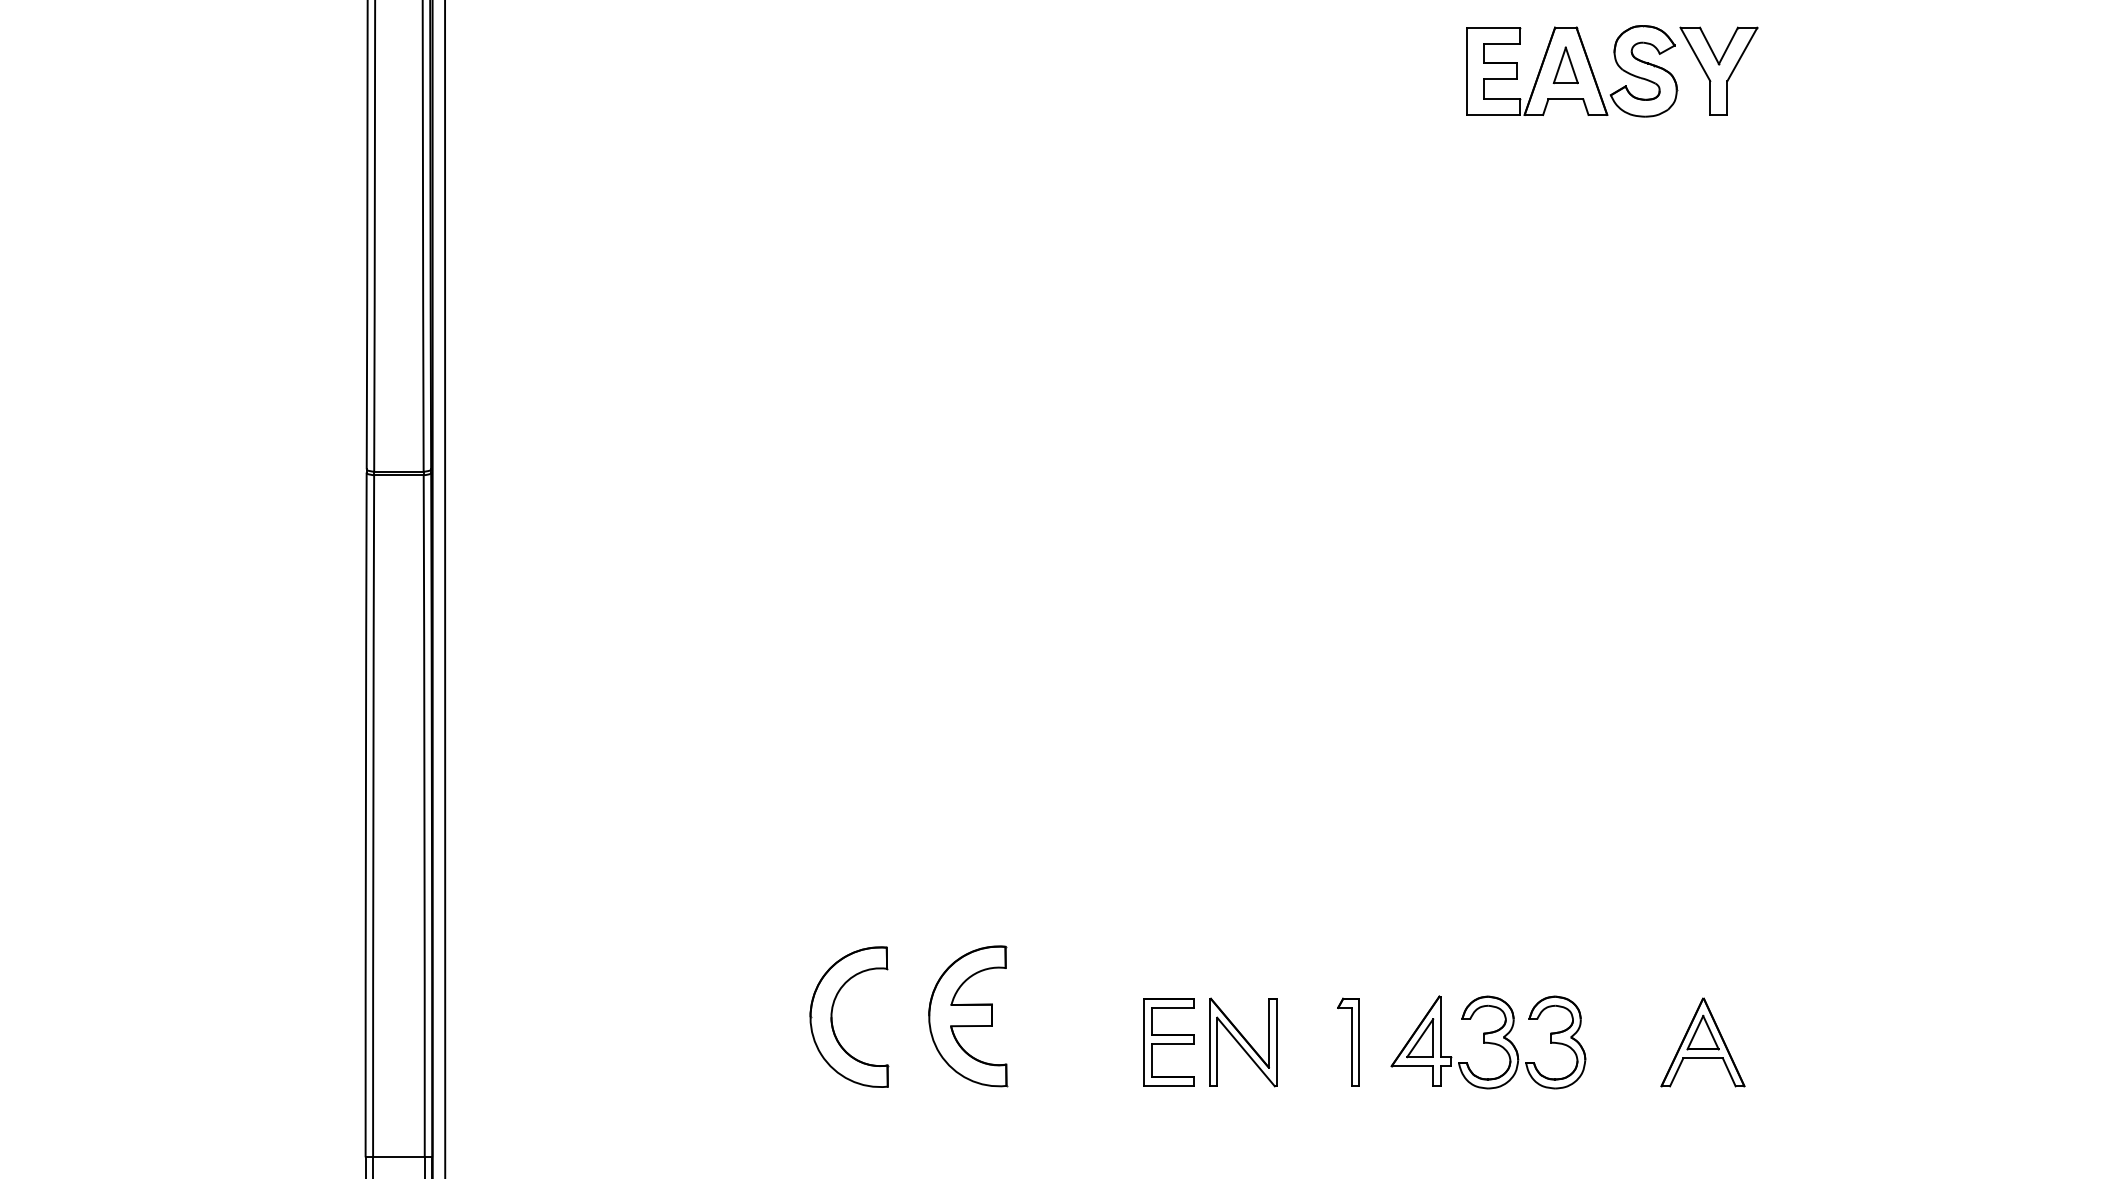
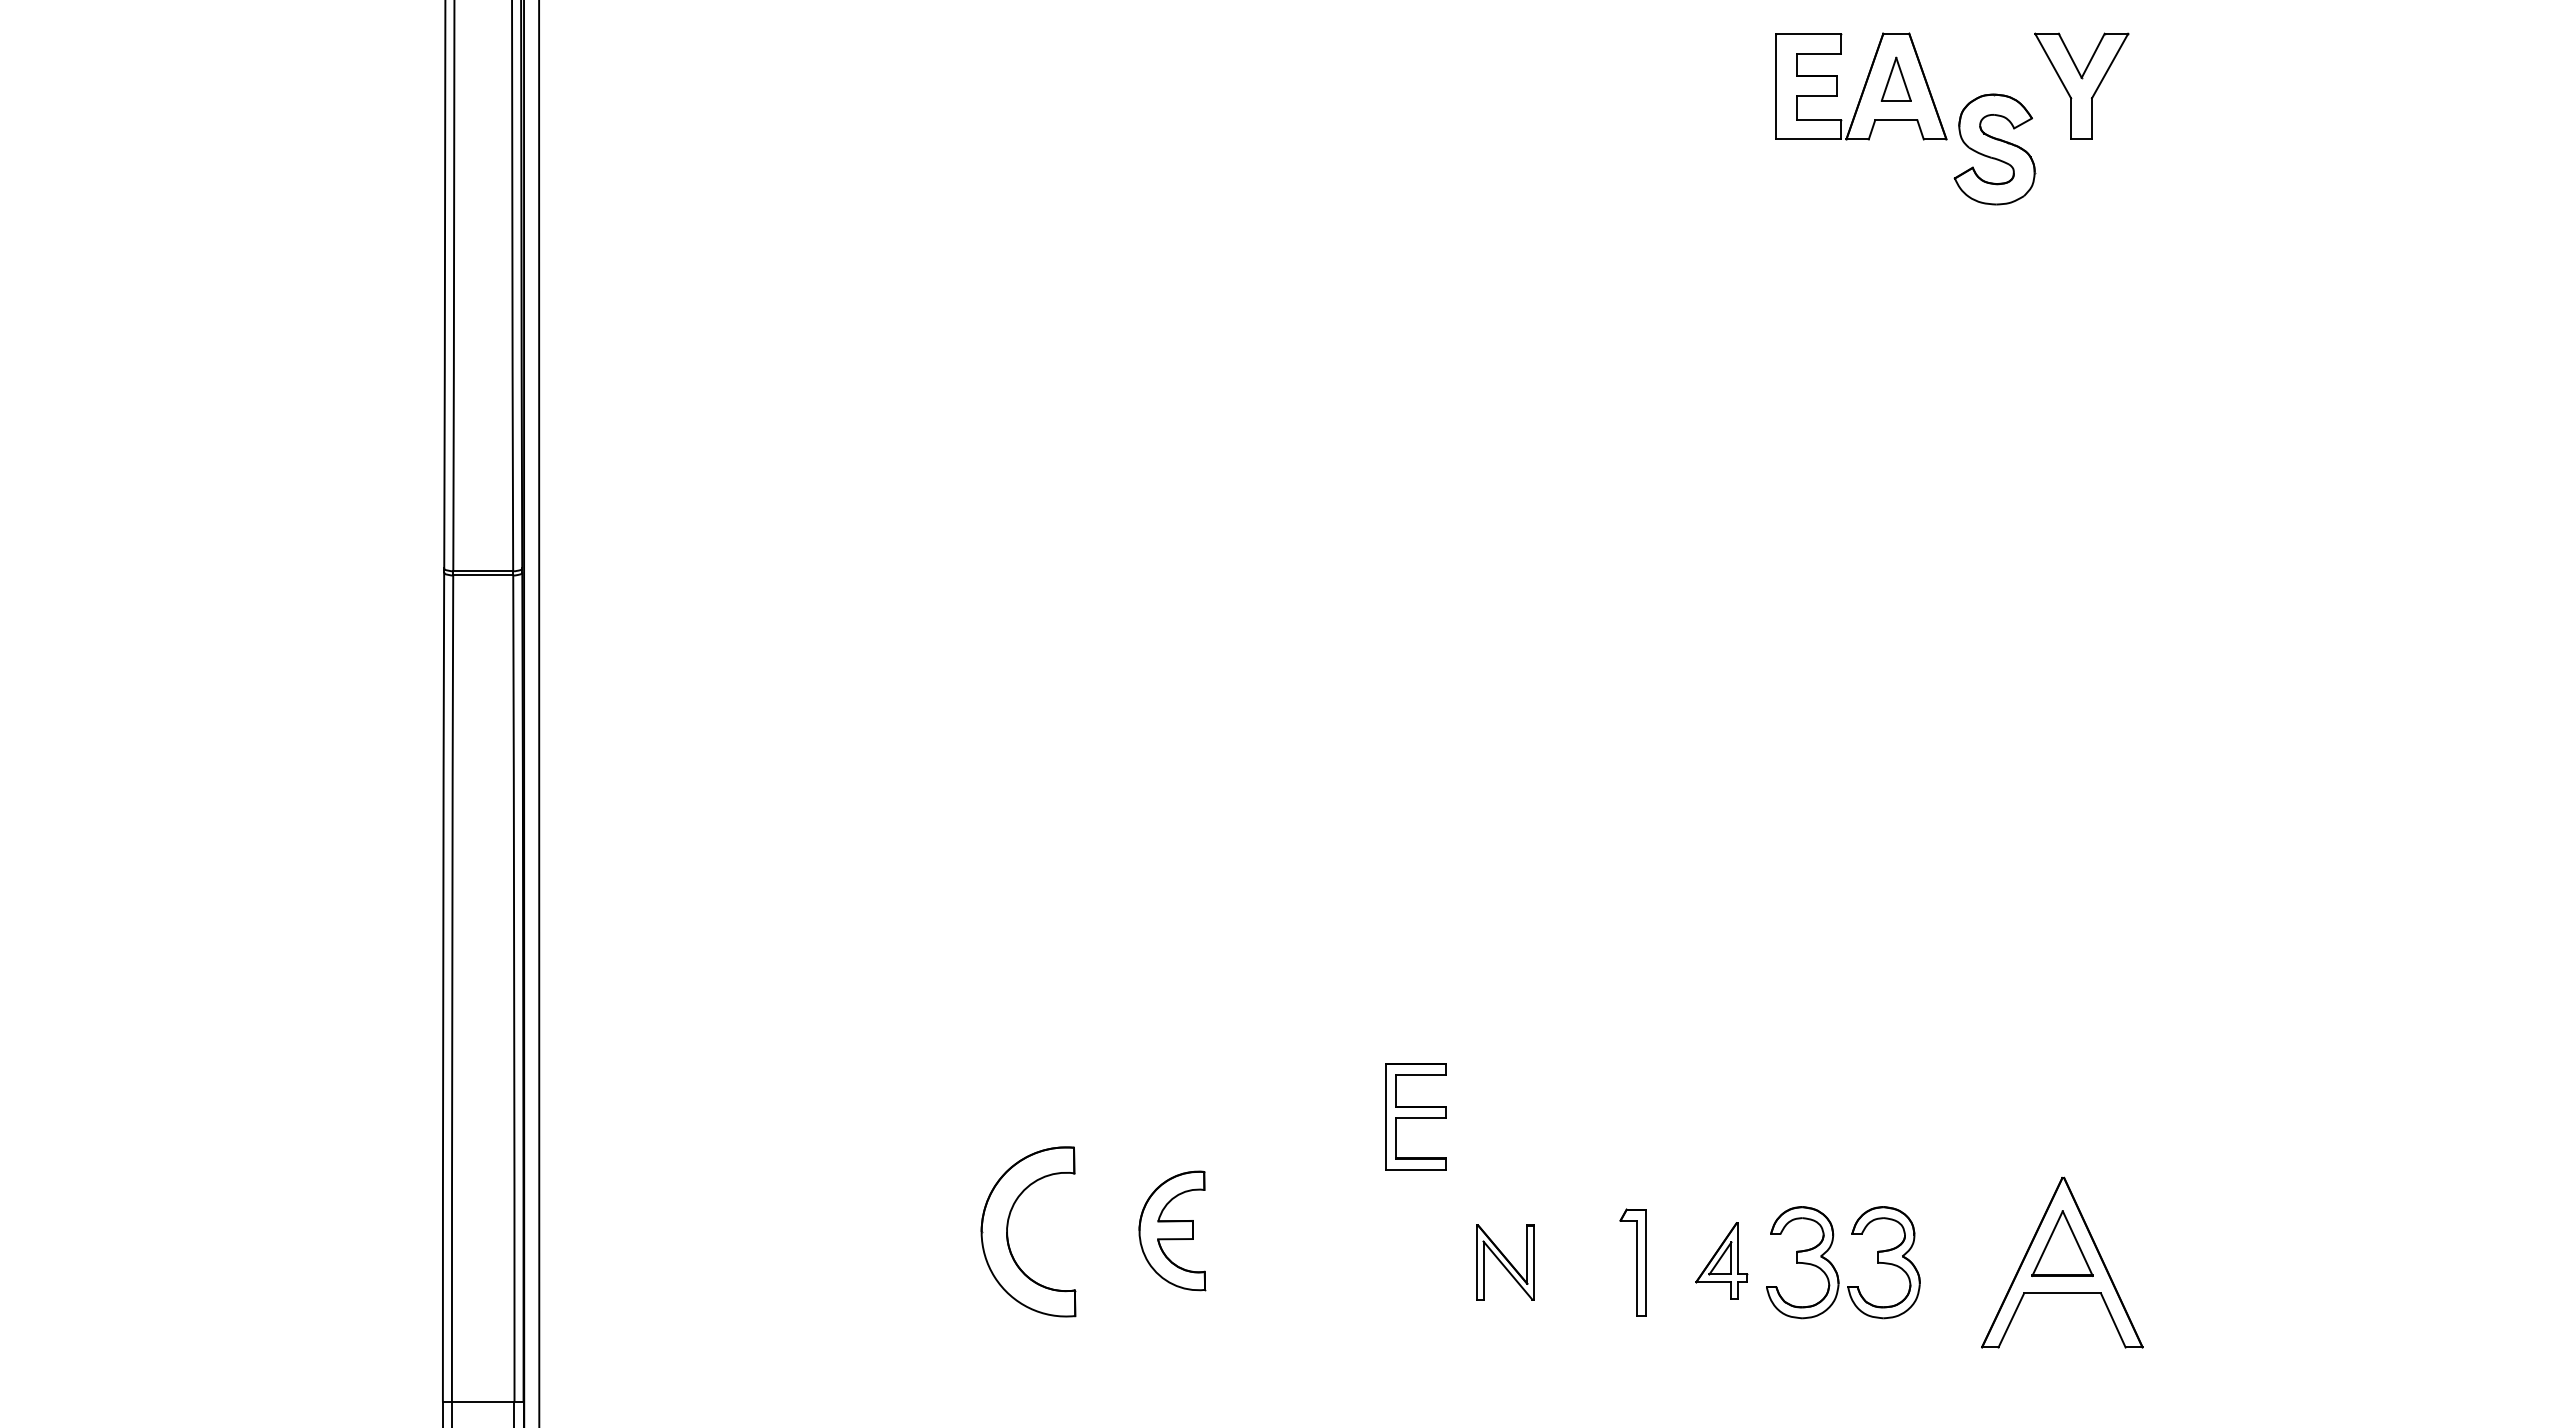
part: (1643, 71) -> (1994, 149), moved
part: (968, 1016) -> (1172, 1230), size x0.7
part: (1421, 1040) -> (1721, 1260), size x0.7
part: (1168, 1042) -> (1415, 1116), moved
part: (1243, 1042) -> (1505, 1262), size x0.7
part: (1703, 1042) -> (2062, 1262), size x1.6

